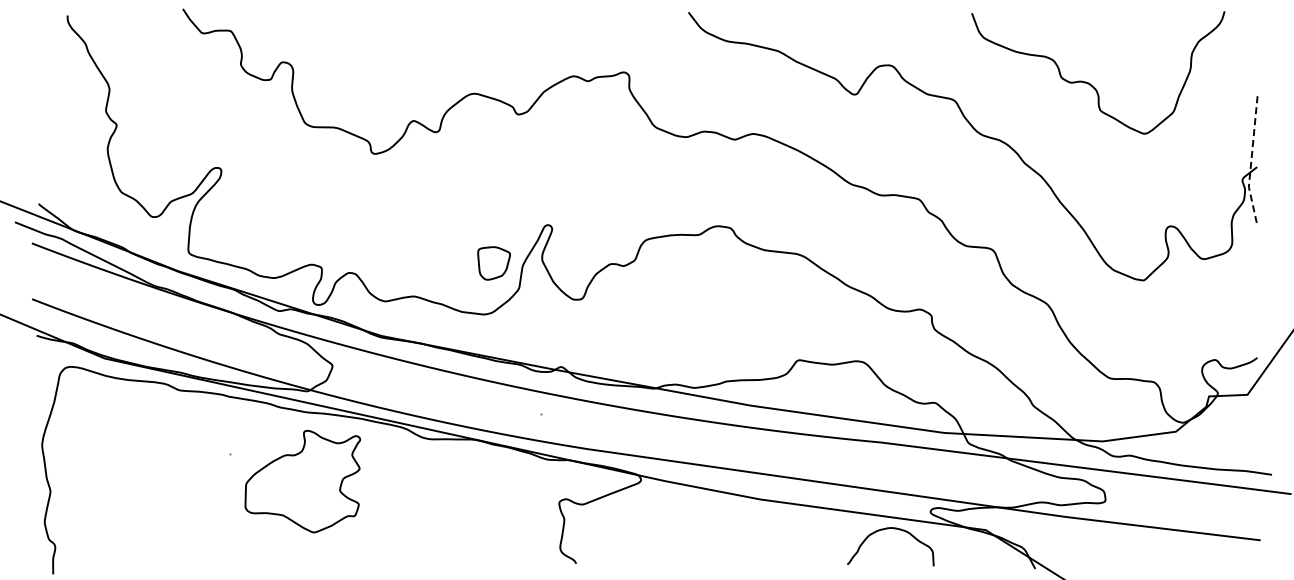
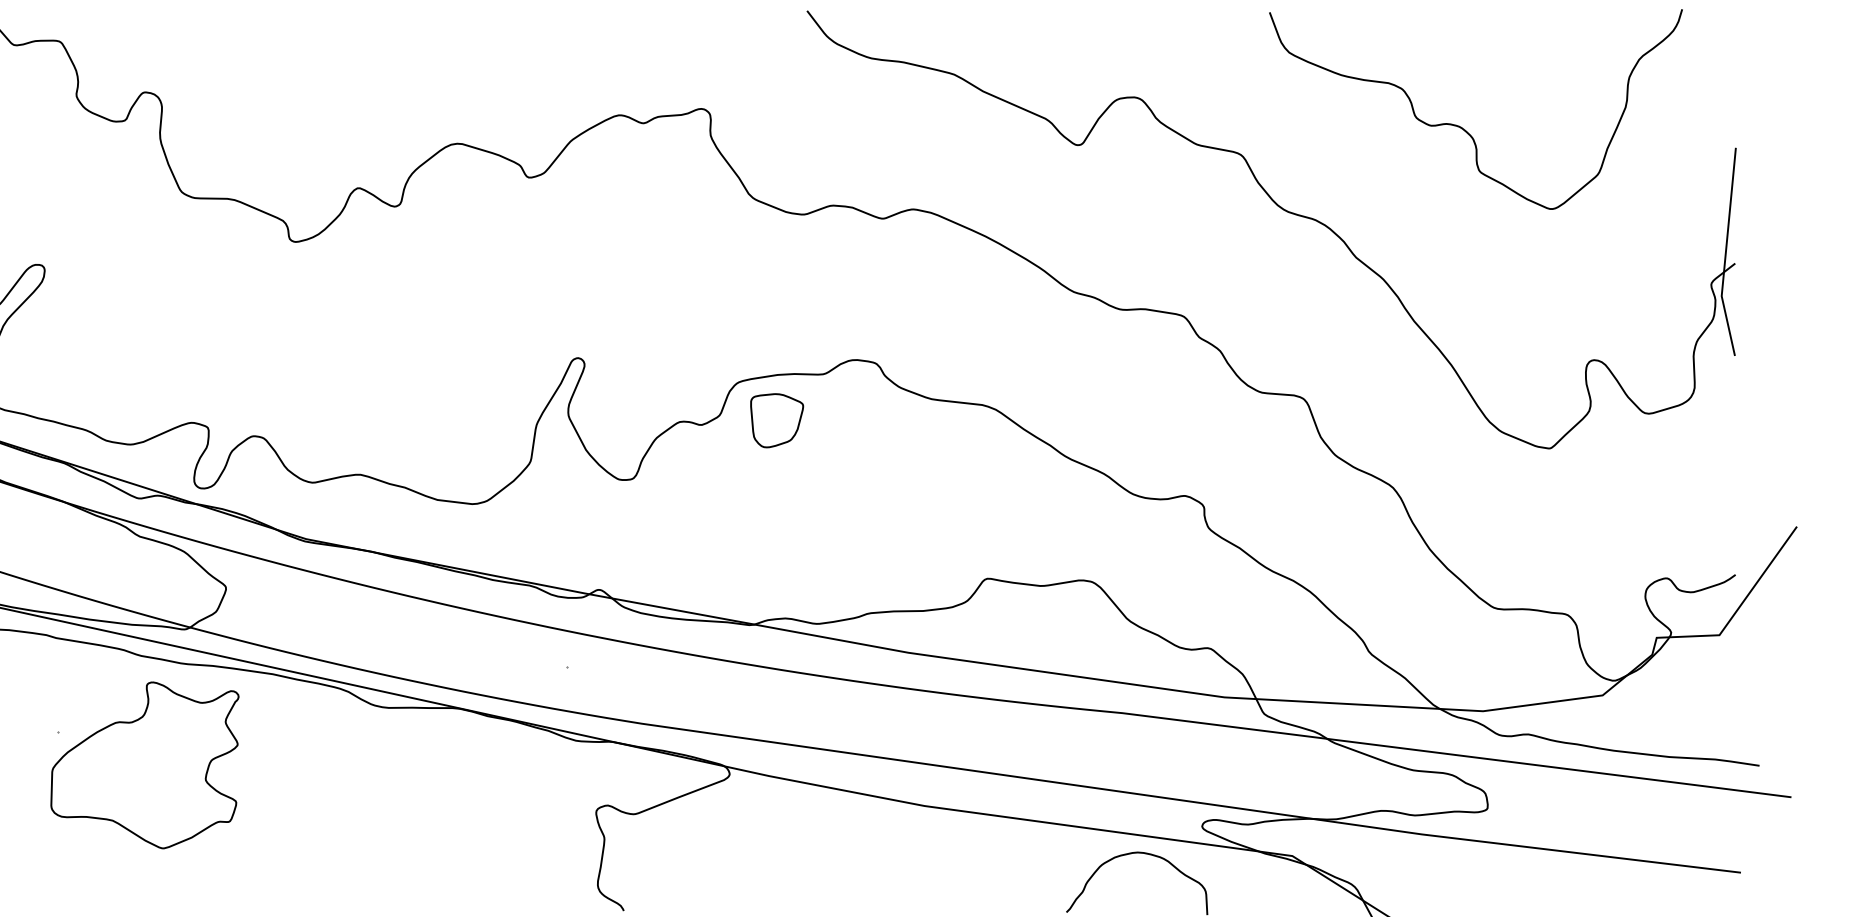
line: (1251, 161) -> (1726, 254), dashed -> solid
part: (493, 263) -> (776, 420), moved
part: (302, 481) -> (144, 765), moved

